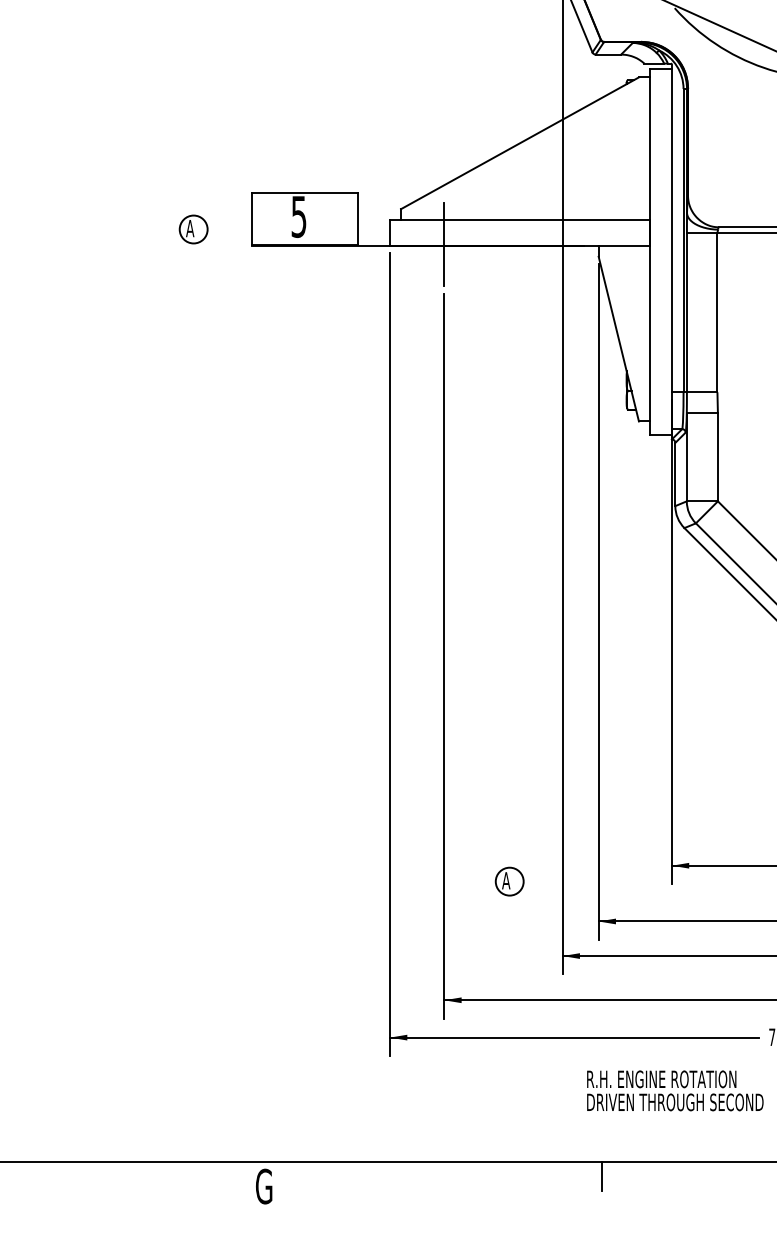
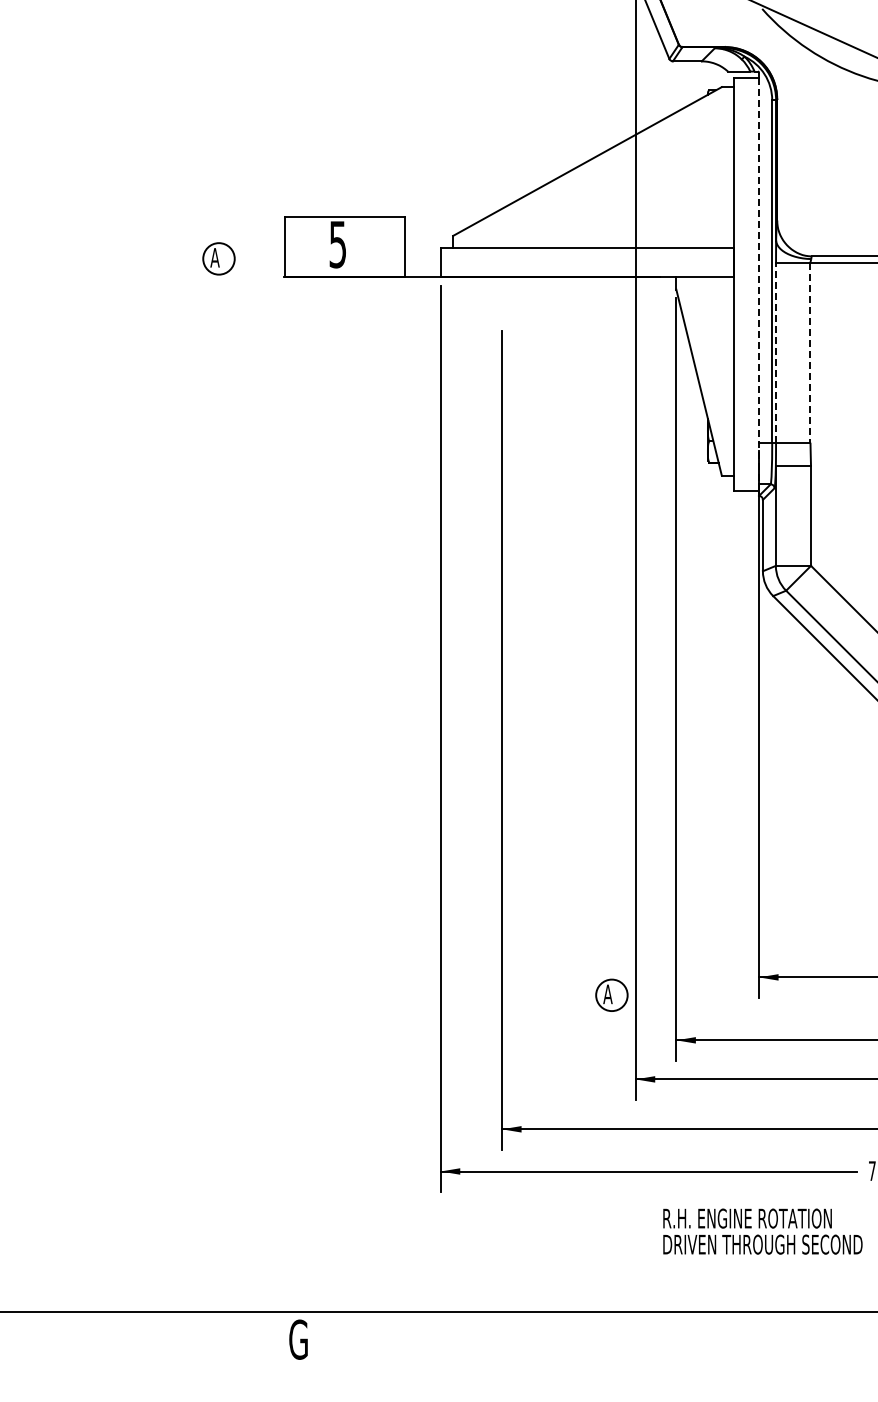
line: (444, 244) -> (502, 275), removed
line: (672, 252) -> (759, 284), solid -> dashed
line: (687, 312) -> (776, 352), solid -> dashed
line: (717, 312) -> (810, 352), solid -> dashed
part: (509, 880) -> (611, 994), moved
line: (601, 1175) -> (679, 1327), removed

